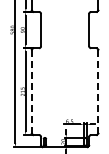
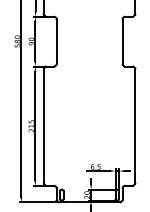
line: (31, 91) -> (43, 125), dashed -> solid
line: (98, 91) -> (135, 125), dashed -> solid

